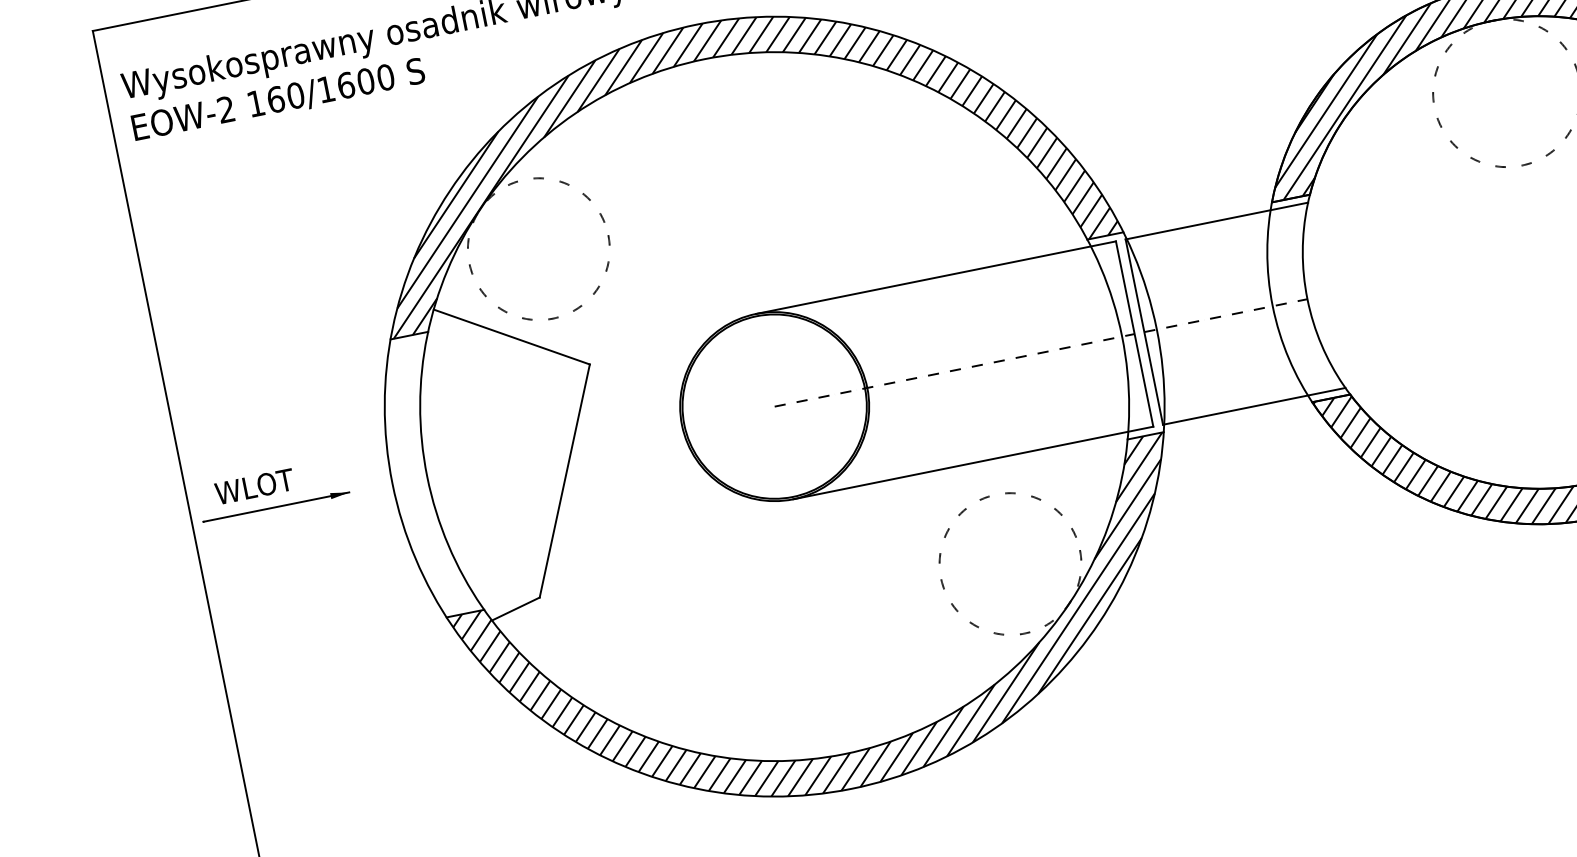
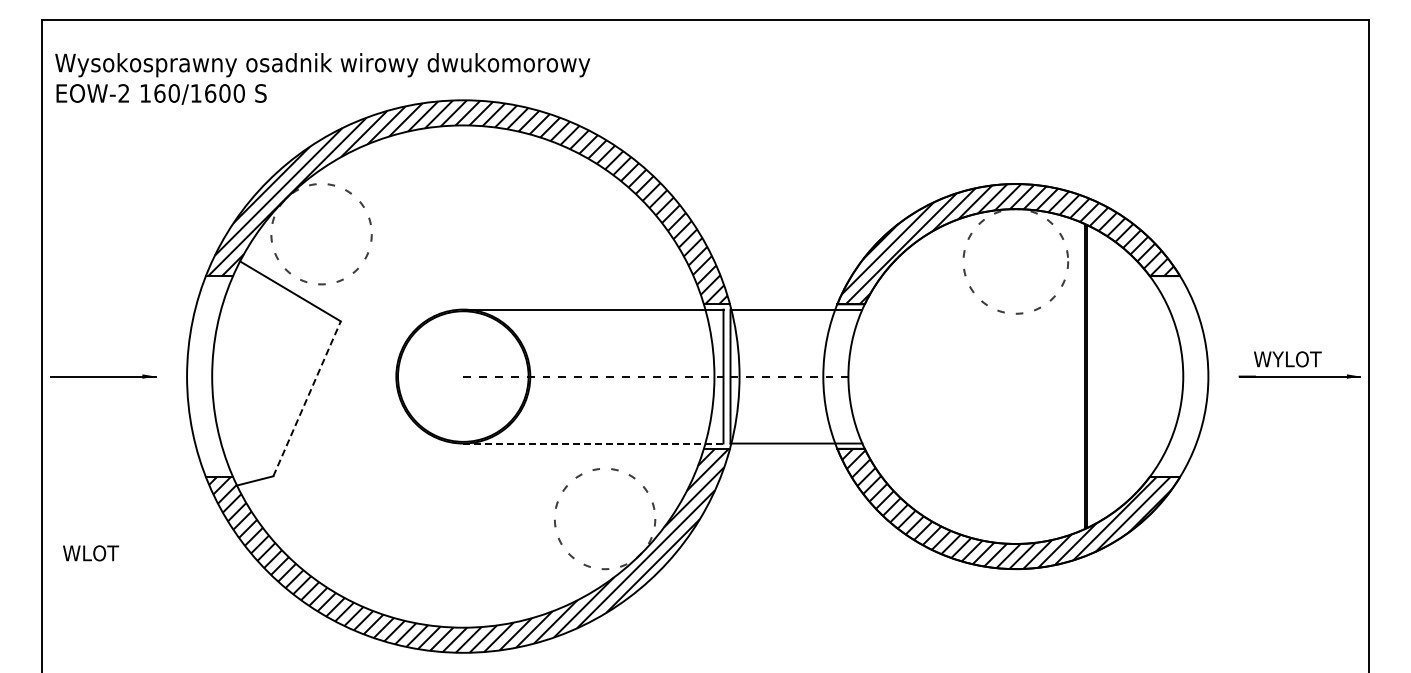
line: (973, 462) -> (593, 443), solid -> dashed
line: (565, 480) -> (307, 398), solid -> dashed
text: (255, 486) -> (91, 553), moved

